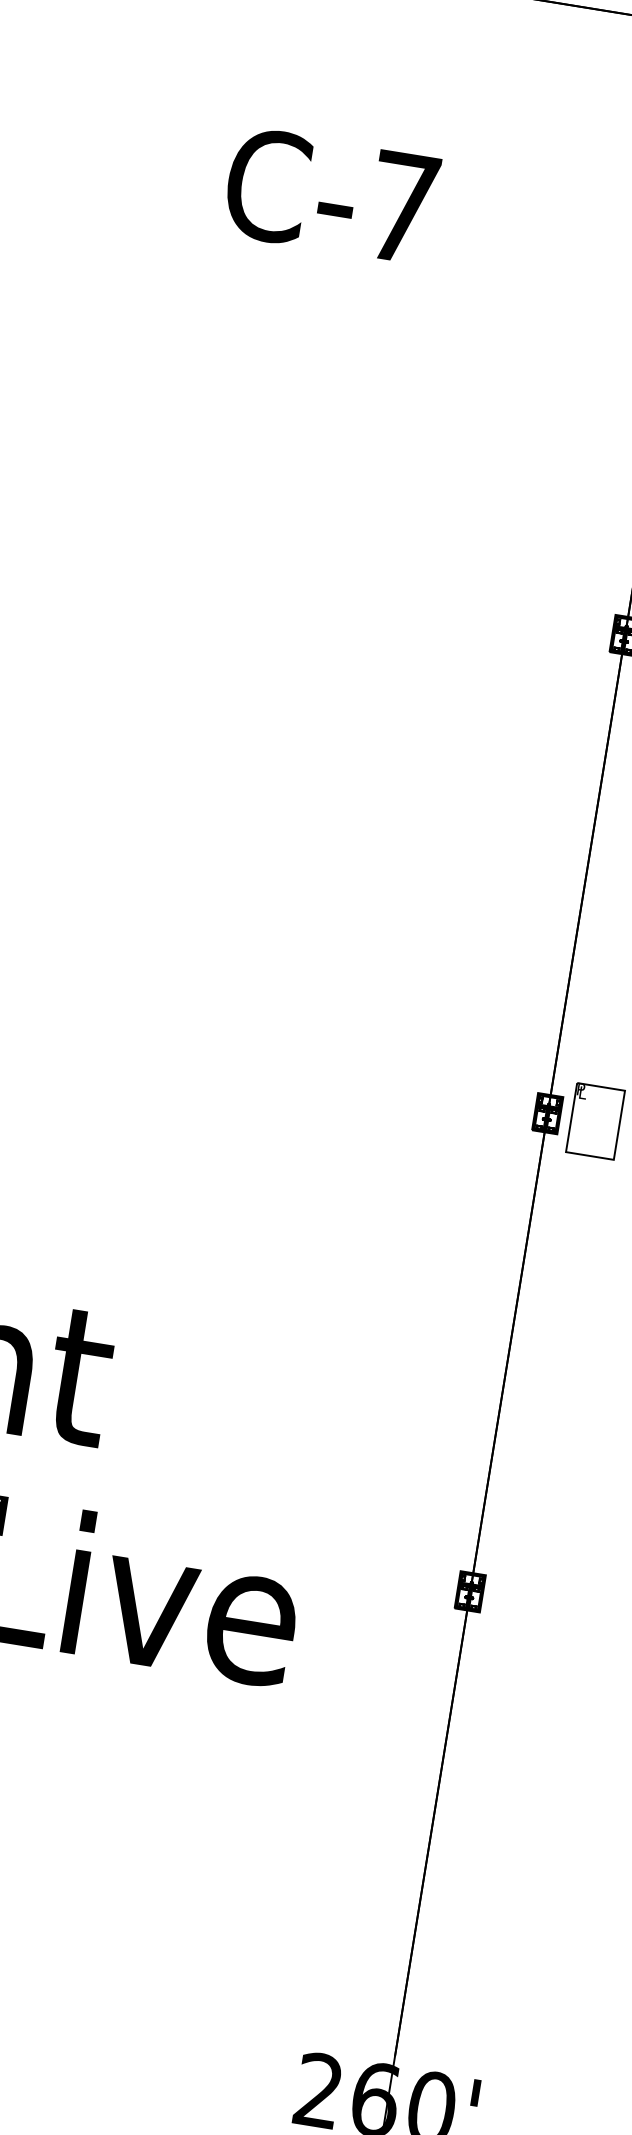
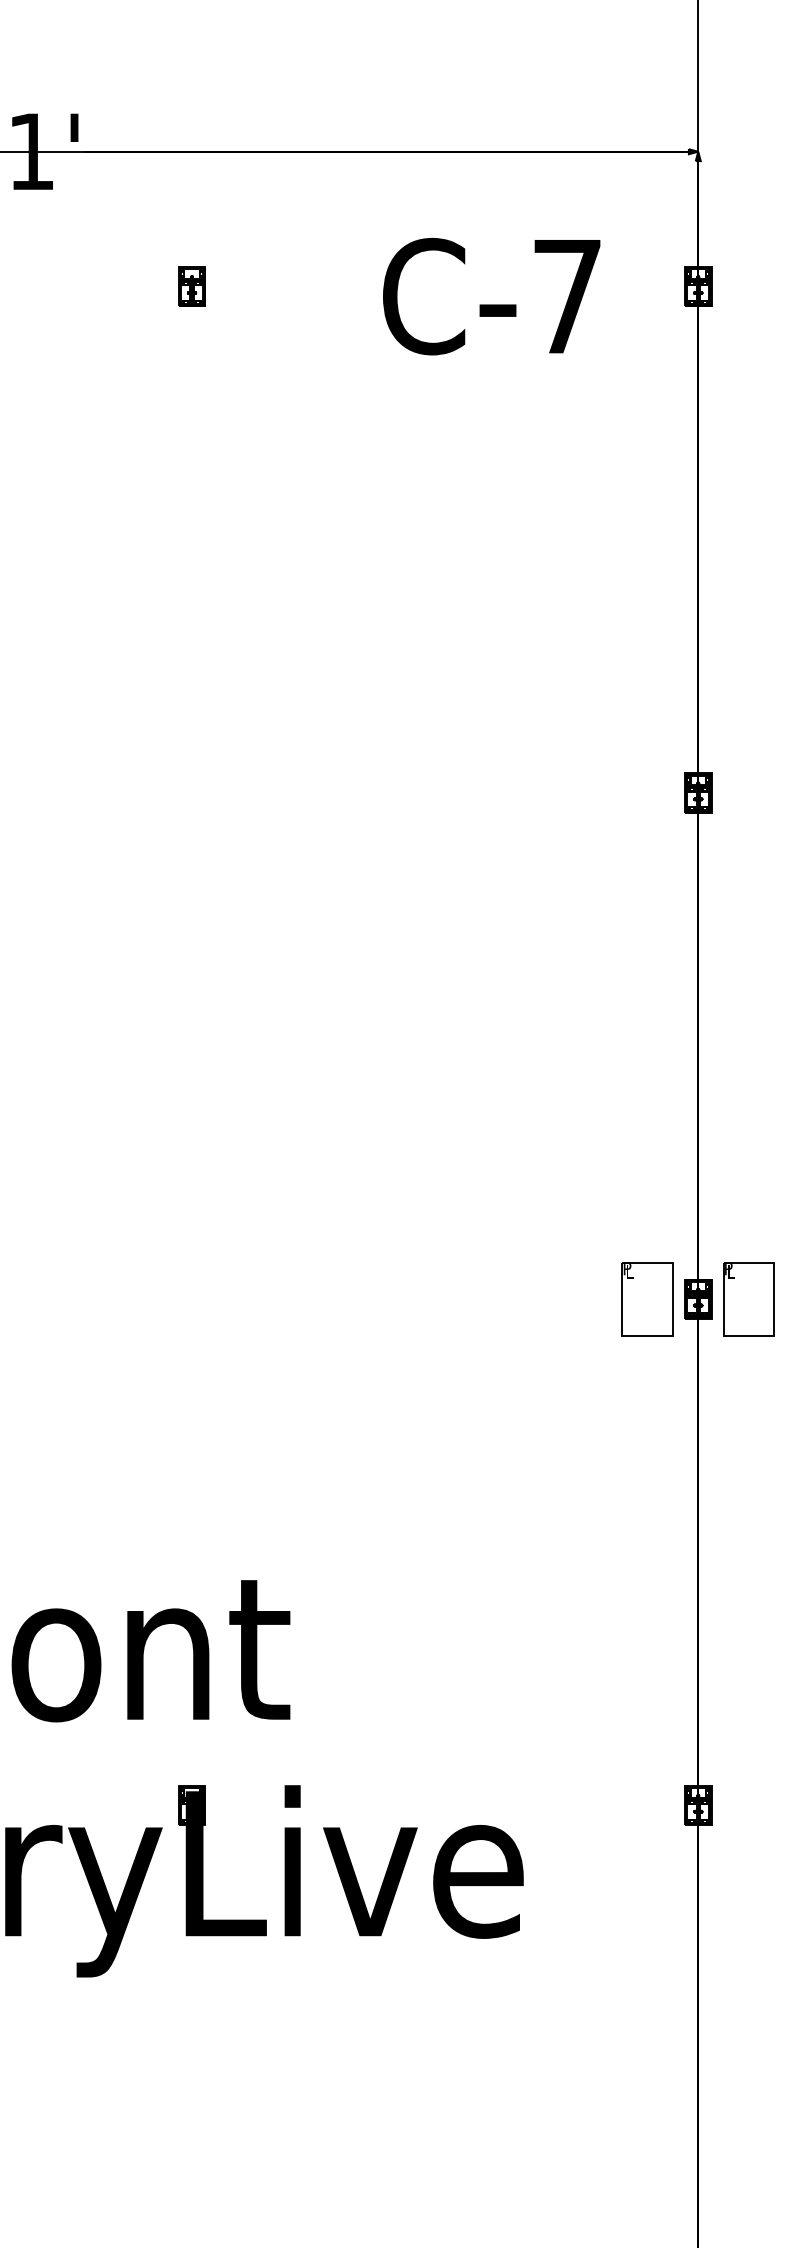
part: (223, 79) -> (191, 286), added
text: (331, 195) -> (491, 296), moved
part: (499, 1106) -> (647, 1299), added

